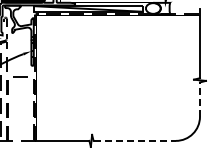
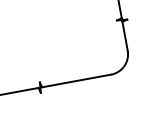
line: (199, 99) -> (124, 36), dashed -> solid
line: (135, 140) -> (77, 80), dashed -> solid

